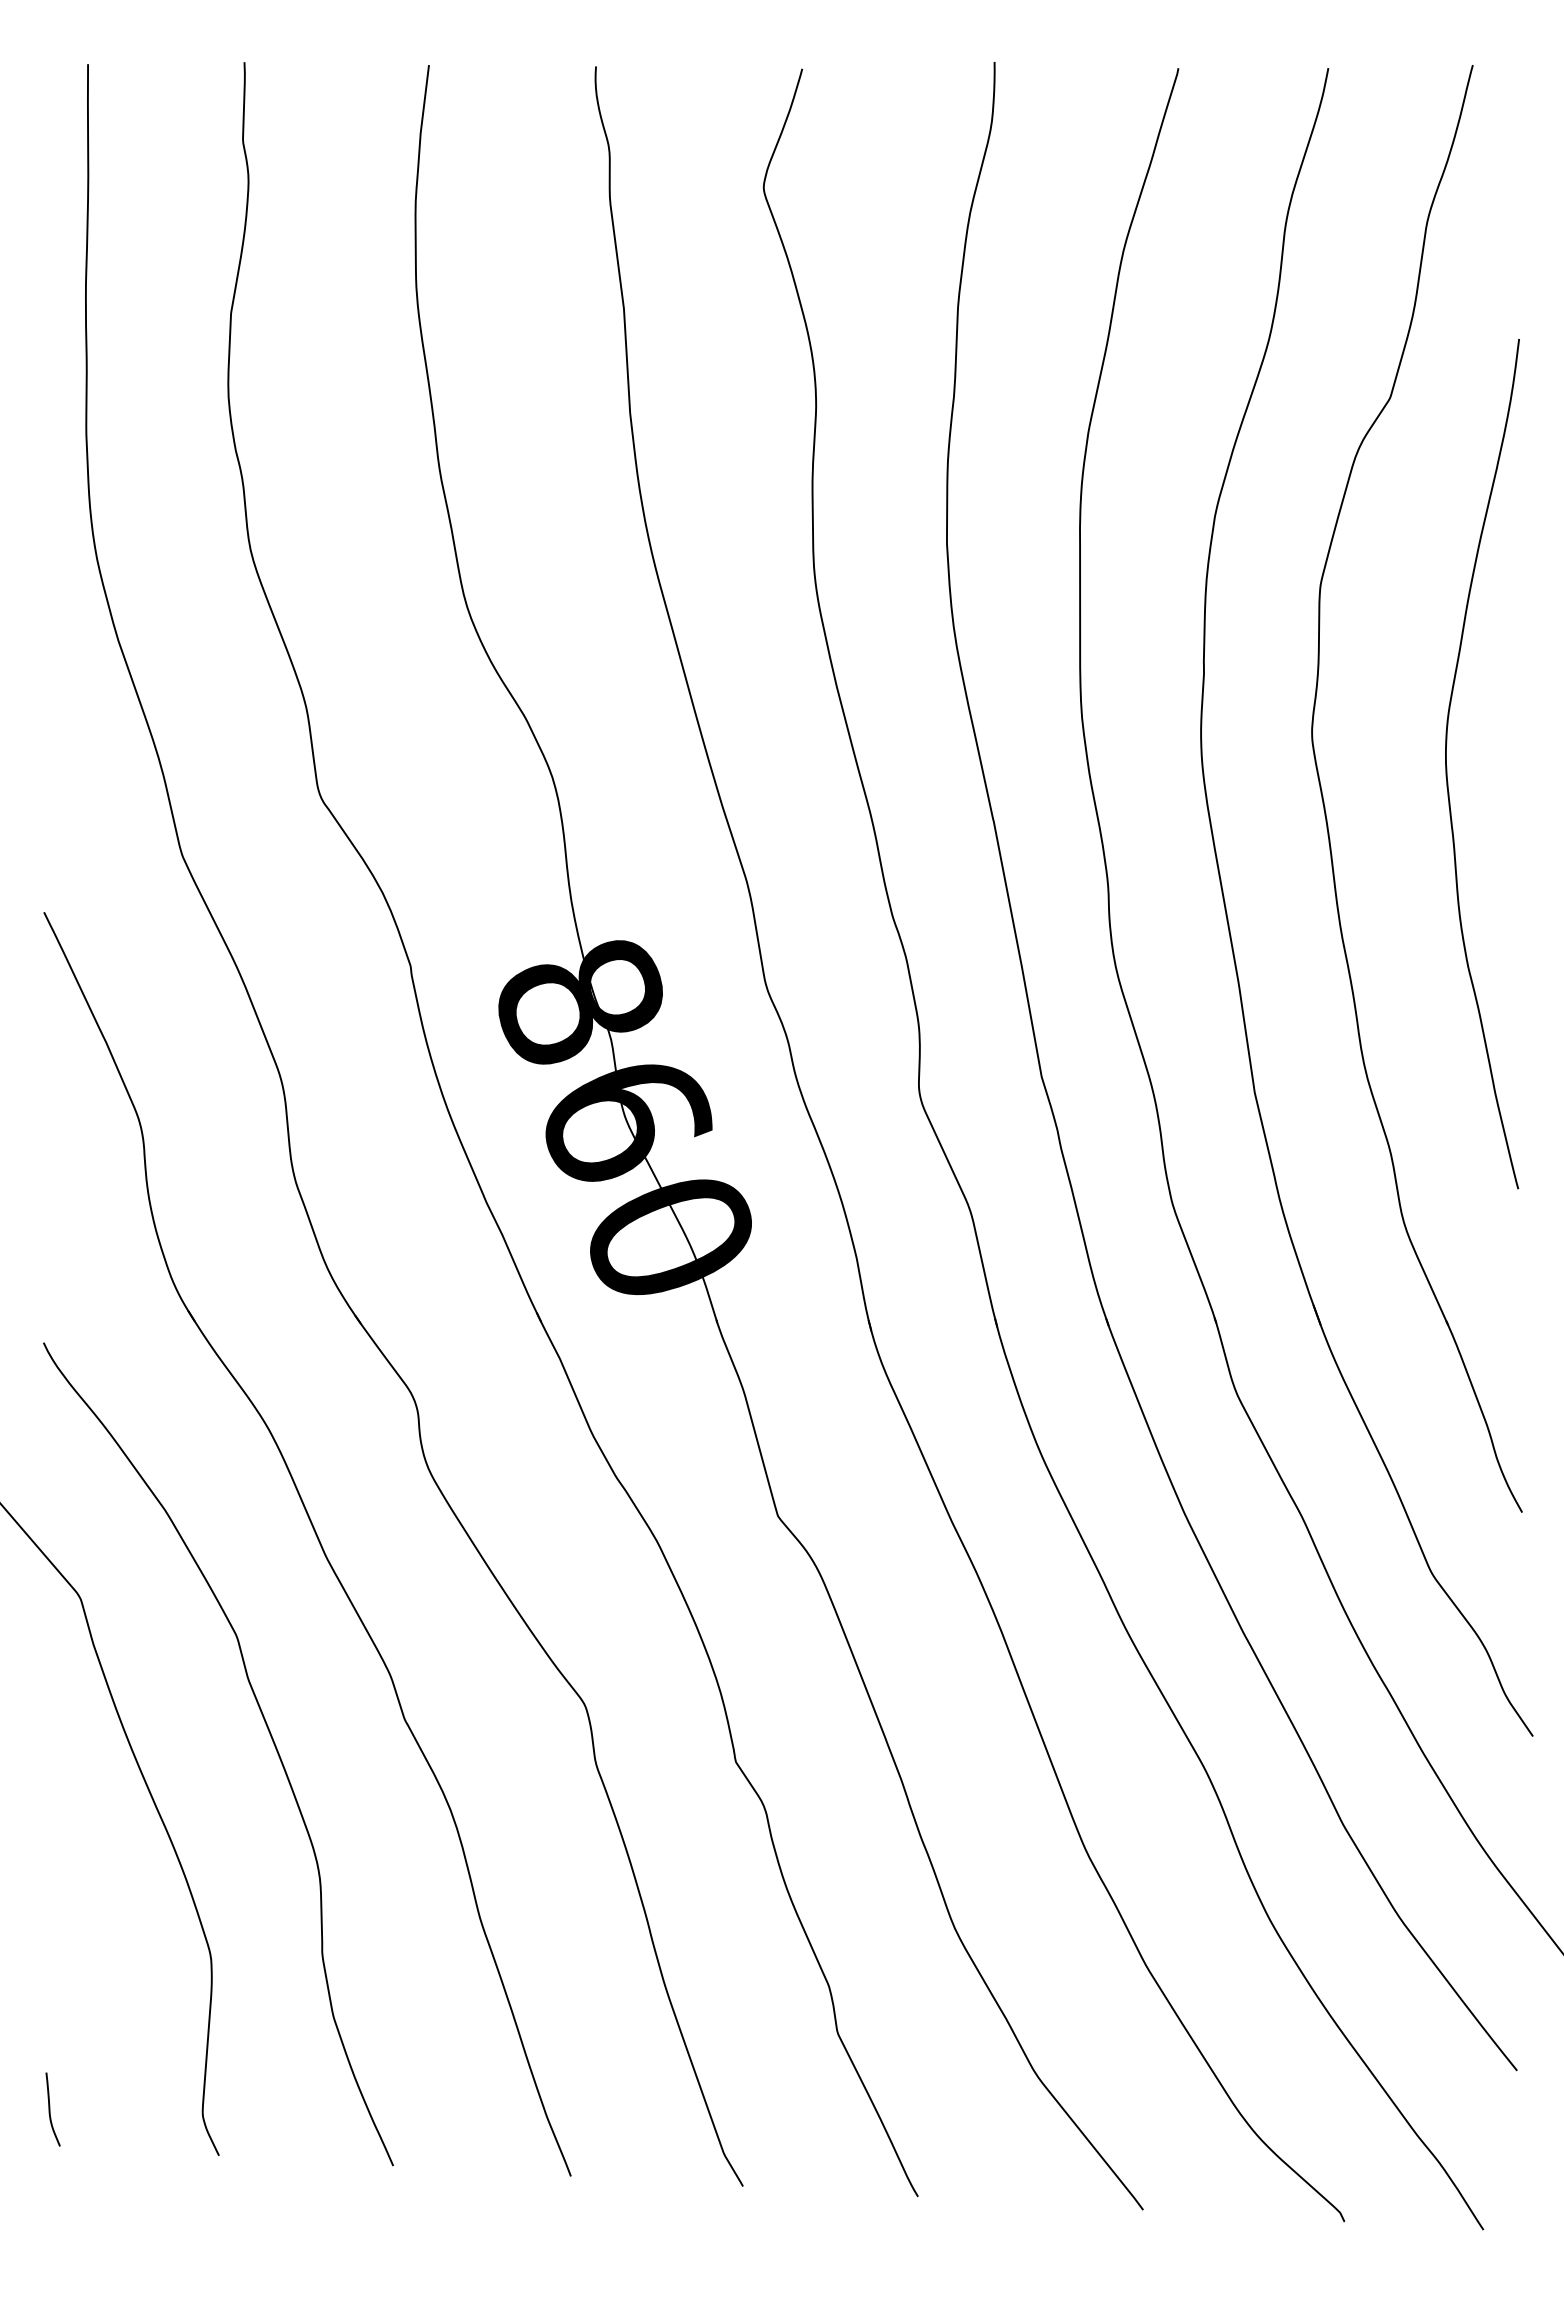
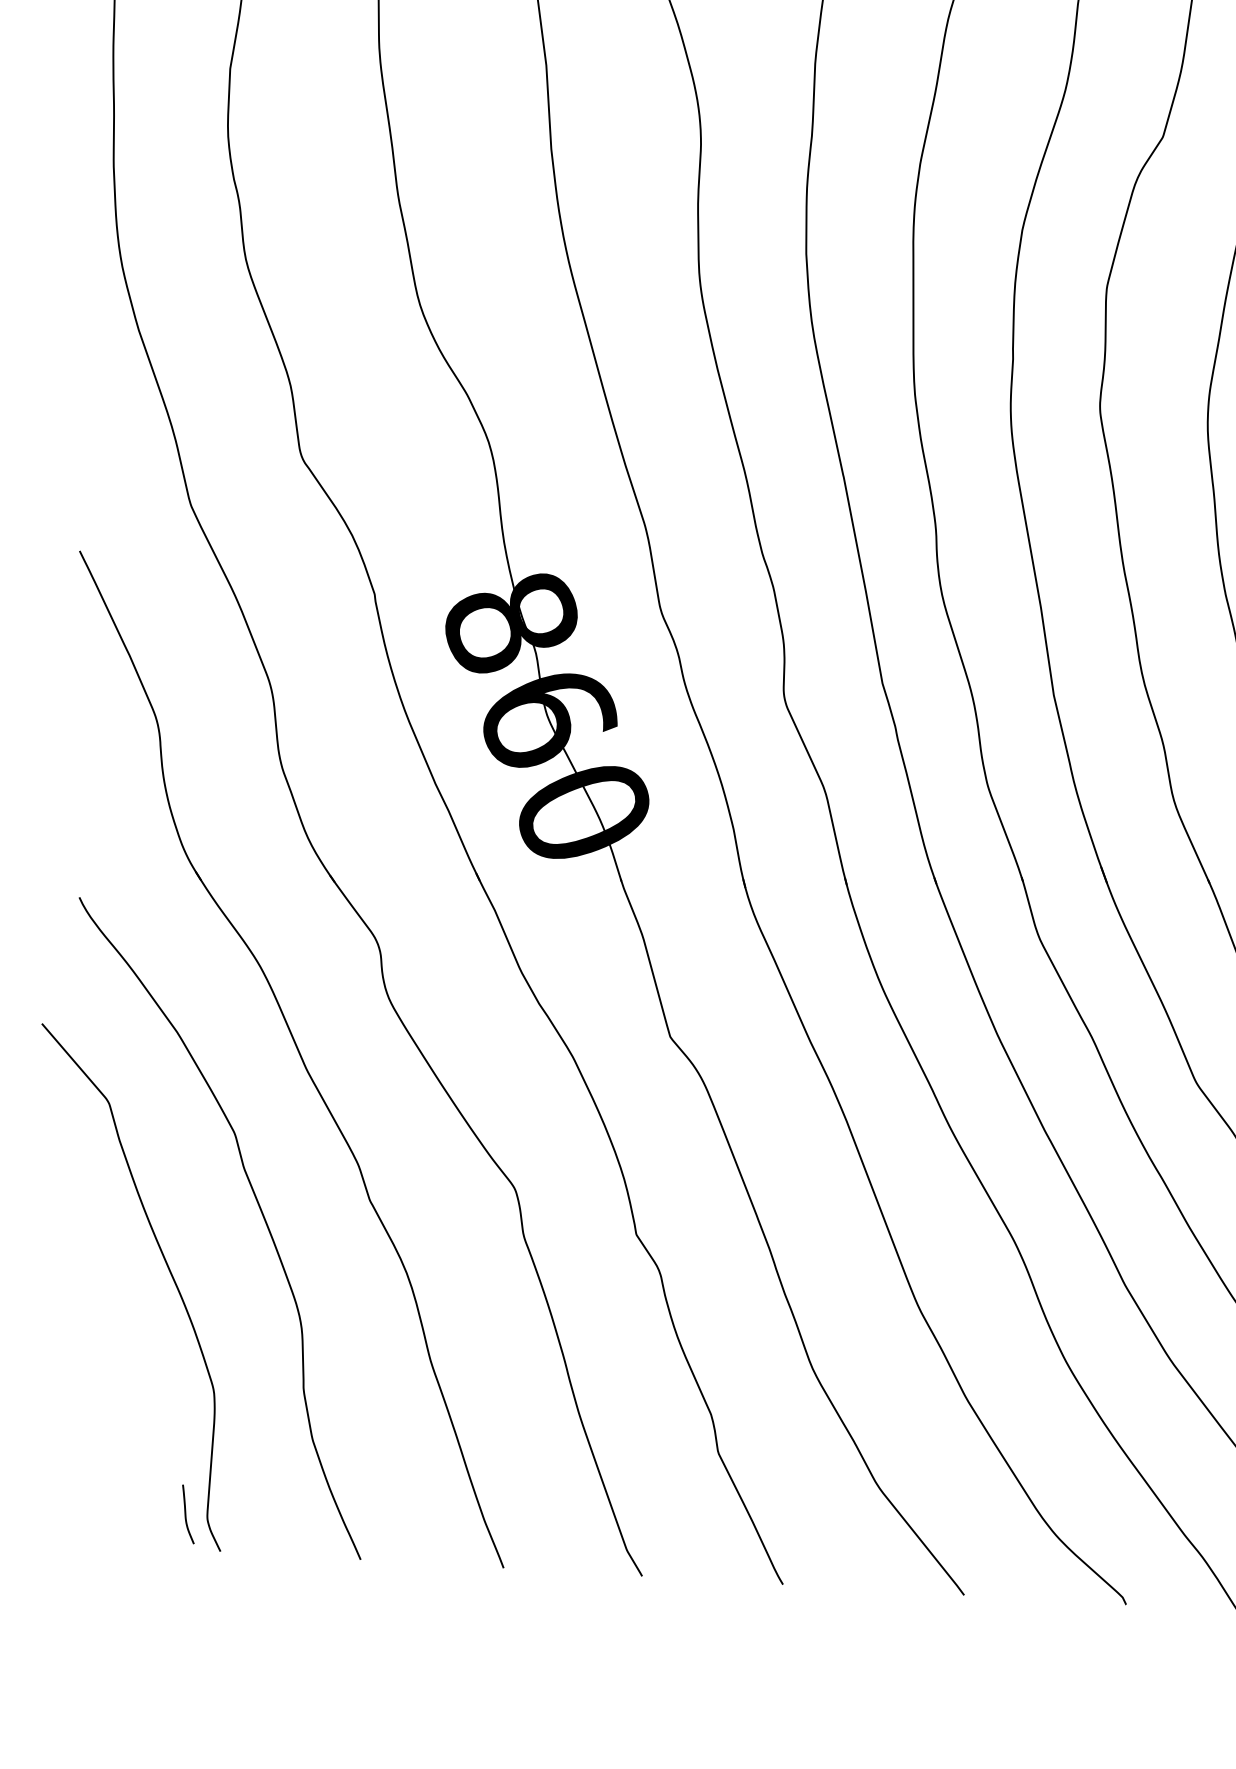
curve: (50, 2109) -> (186, 1514), moved

